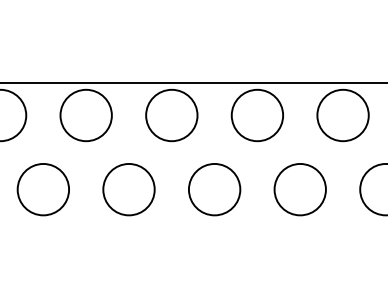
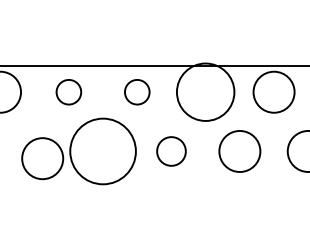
circle: (85, 115) -> (68, 92), size x0.6
circle: (171, 115) -> (137, 92), size x0.6
circle: (257, 115) -> (205, 92), size x1.4
circle: (42, 189) -> (41, 158), moved
circle: (128, 189) -> (102, 151), size x1.6
circle: (214, 189) -> (171, 151), size x0.7

